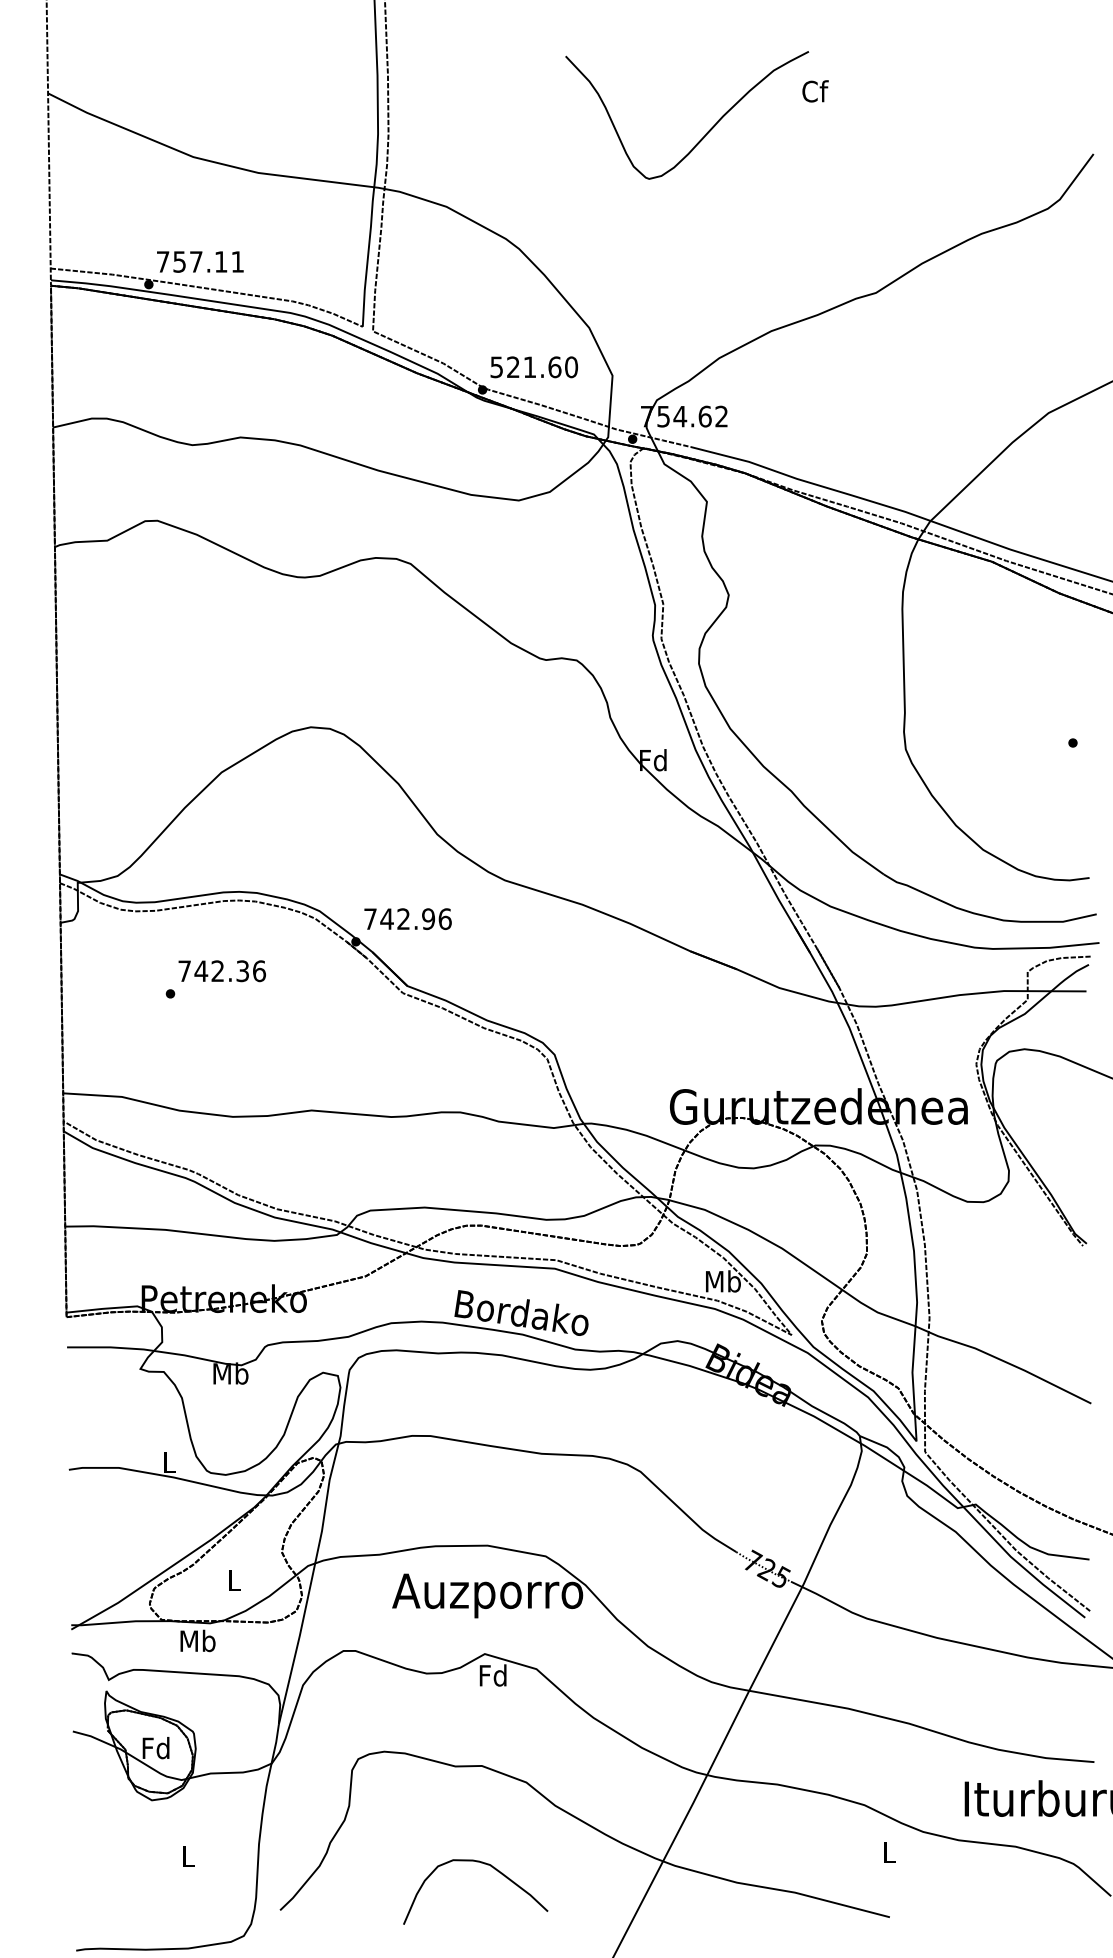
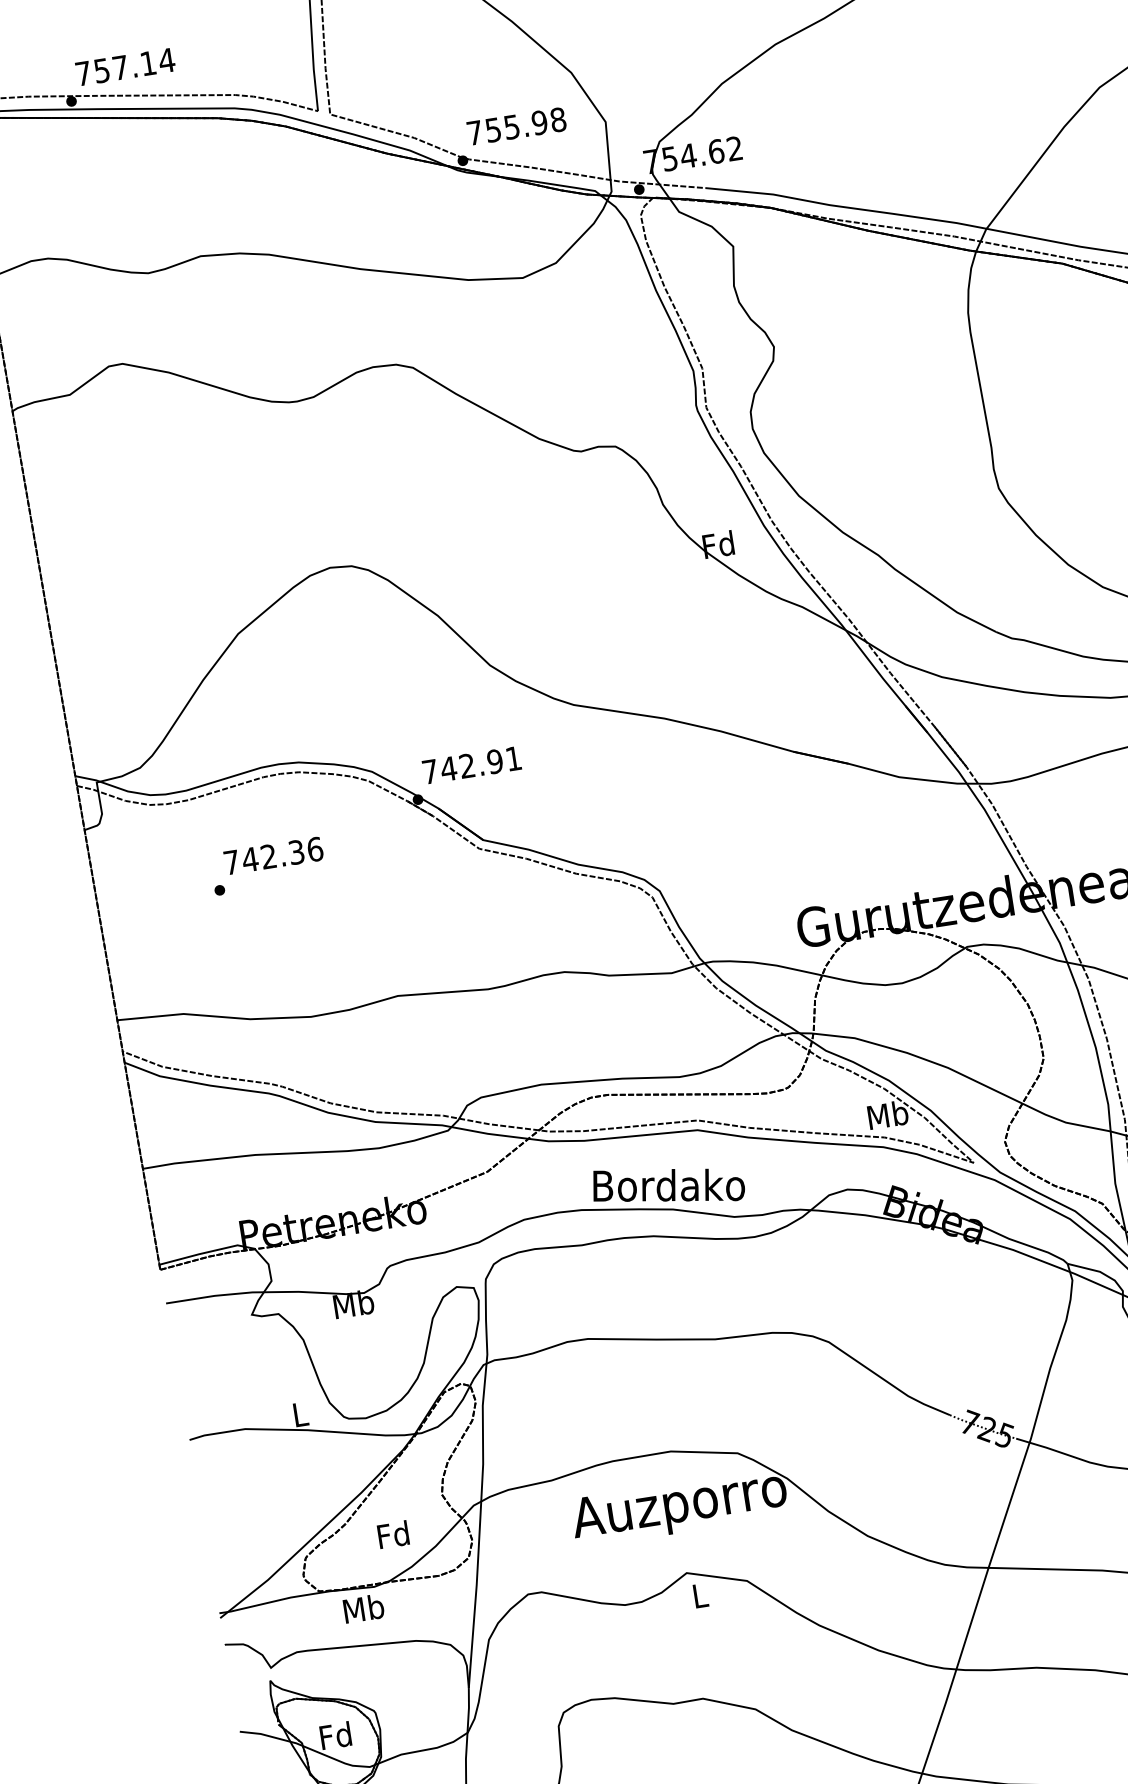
text: (237, 261) -> (166, 60), 757.11 -> 757.14
text: (534, 367) -> (517, 126), 521.60 -> 755.98
text: (444, 919) -> (513, 759), 742.96 -> 742.91
text: (233, 1580) -> (392, 1534), L -> Fd
text: (492, 1675) -> (698, 1595), Fd -> L

